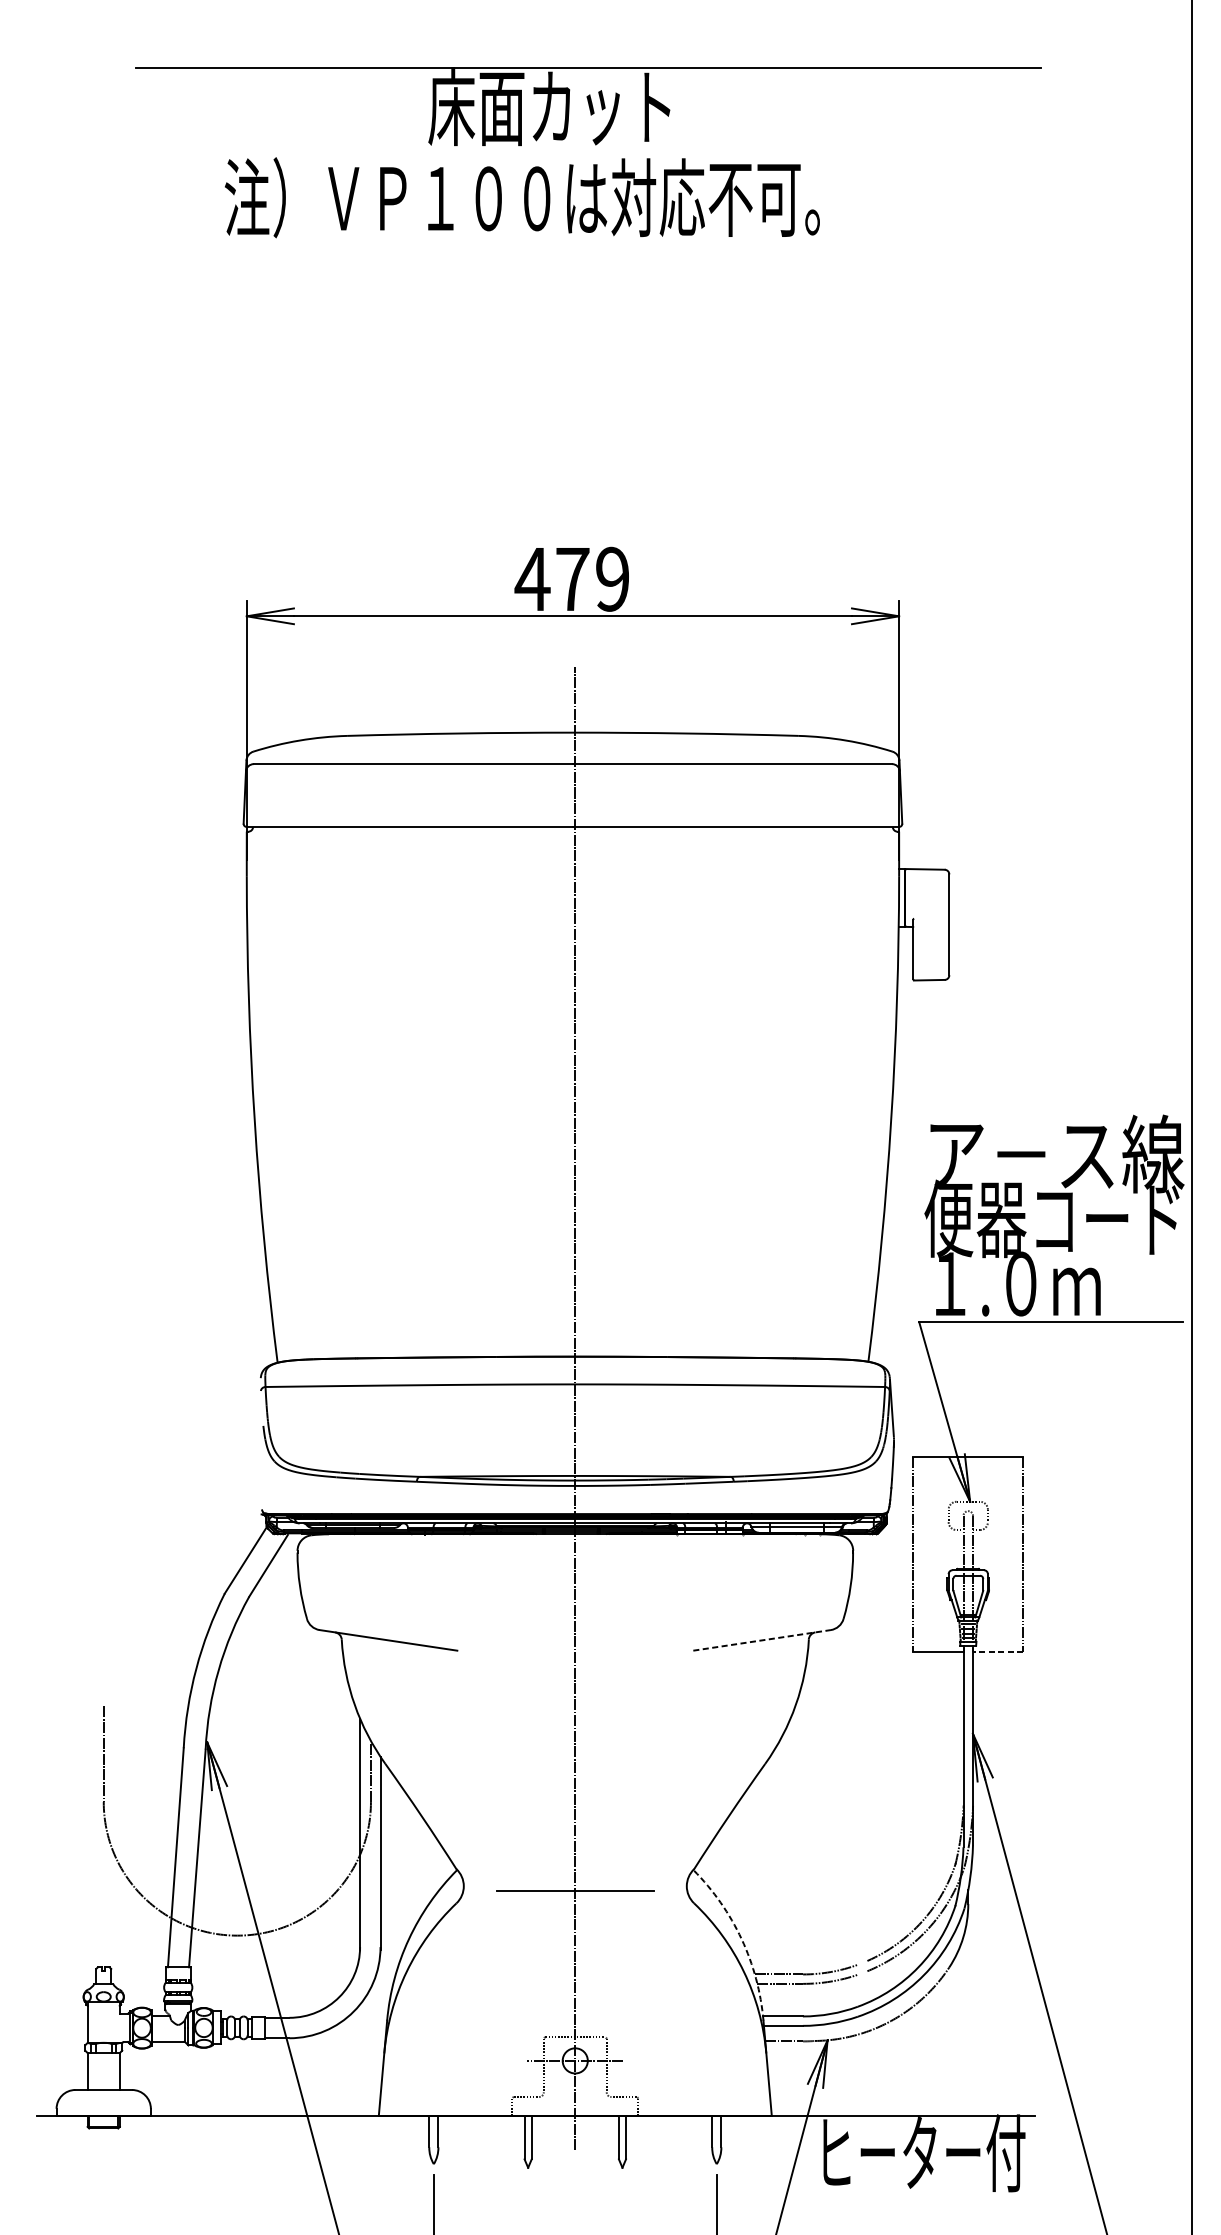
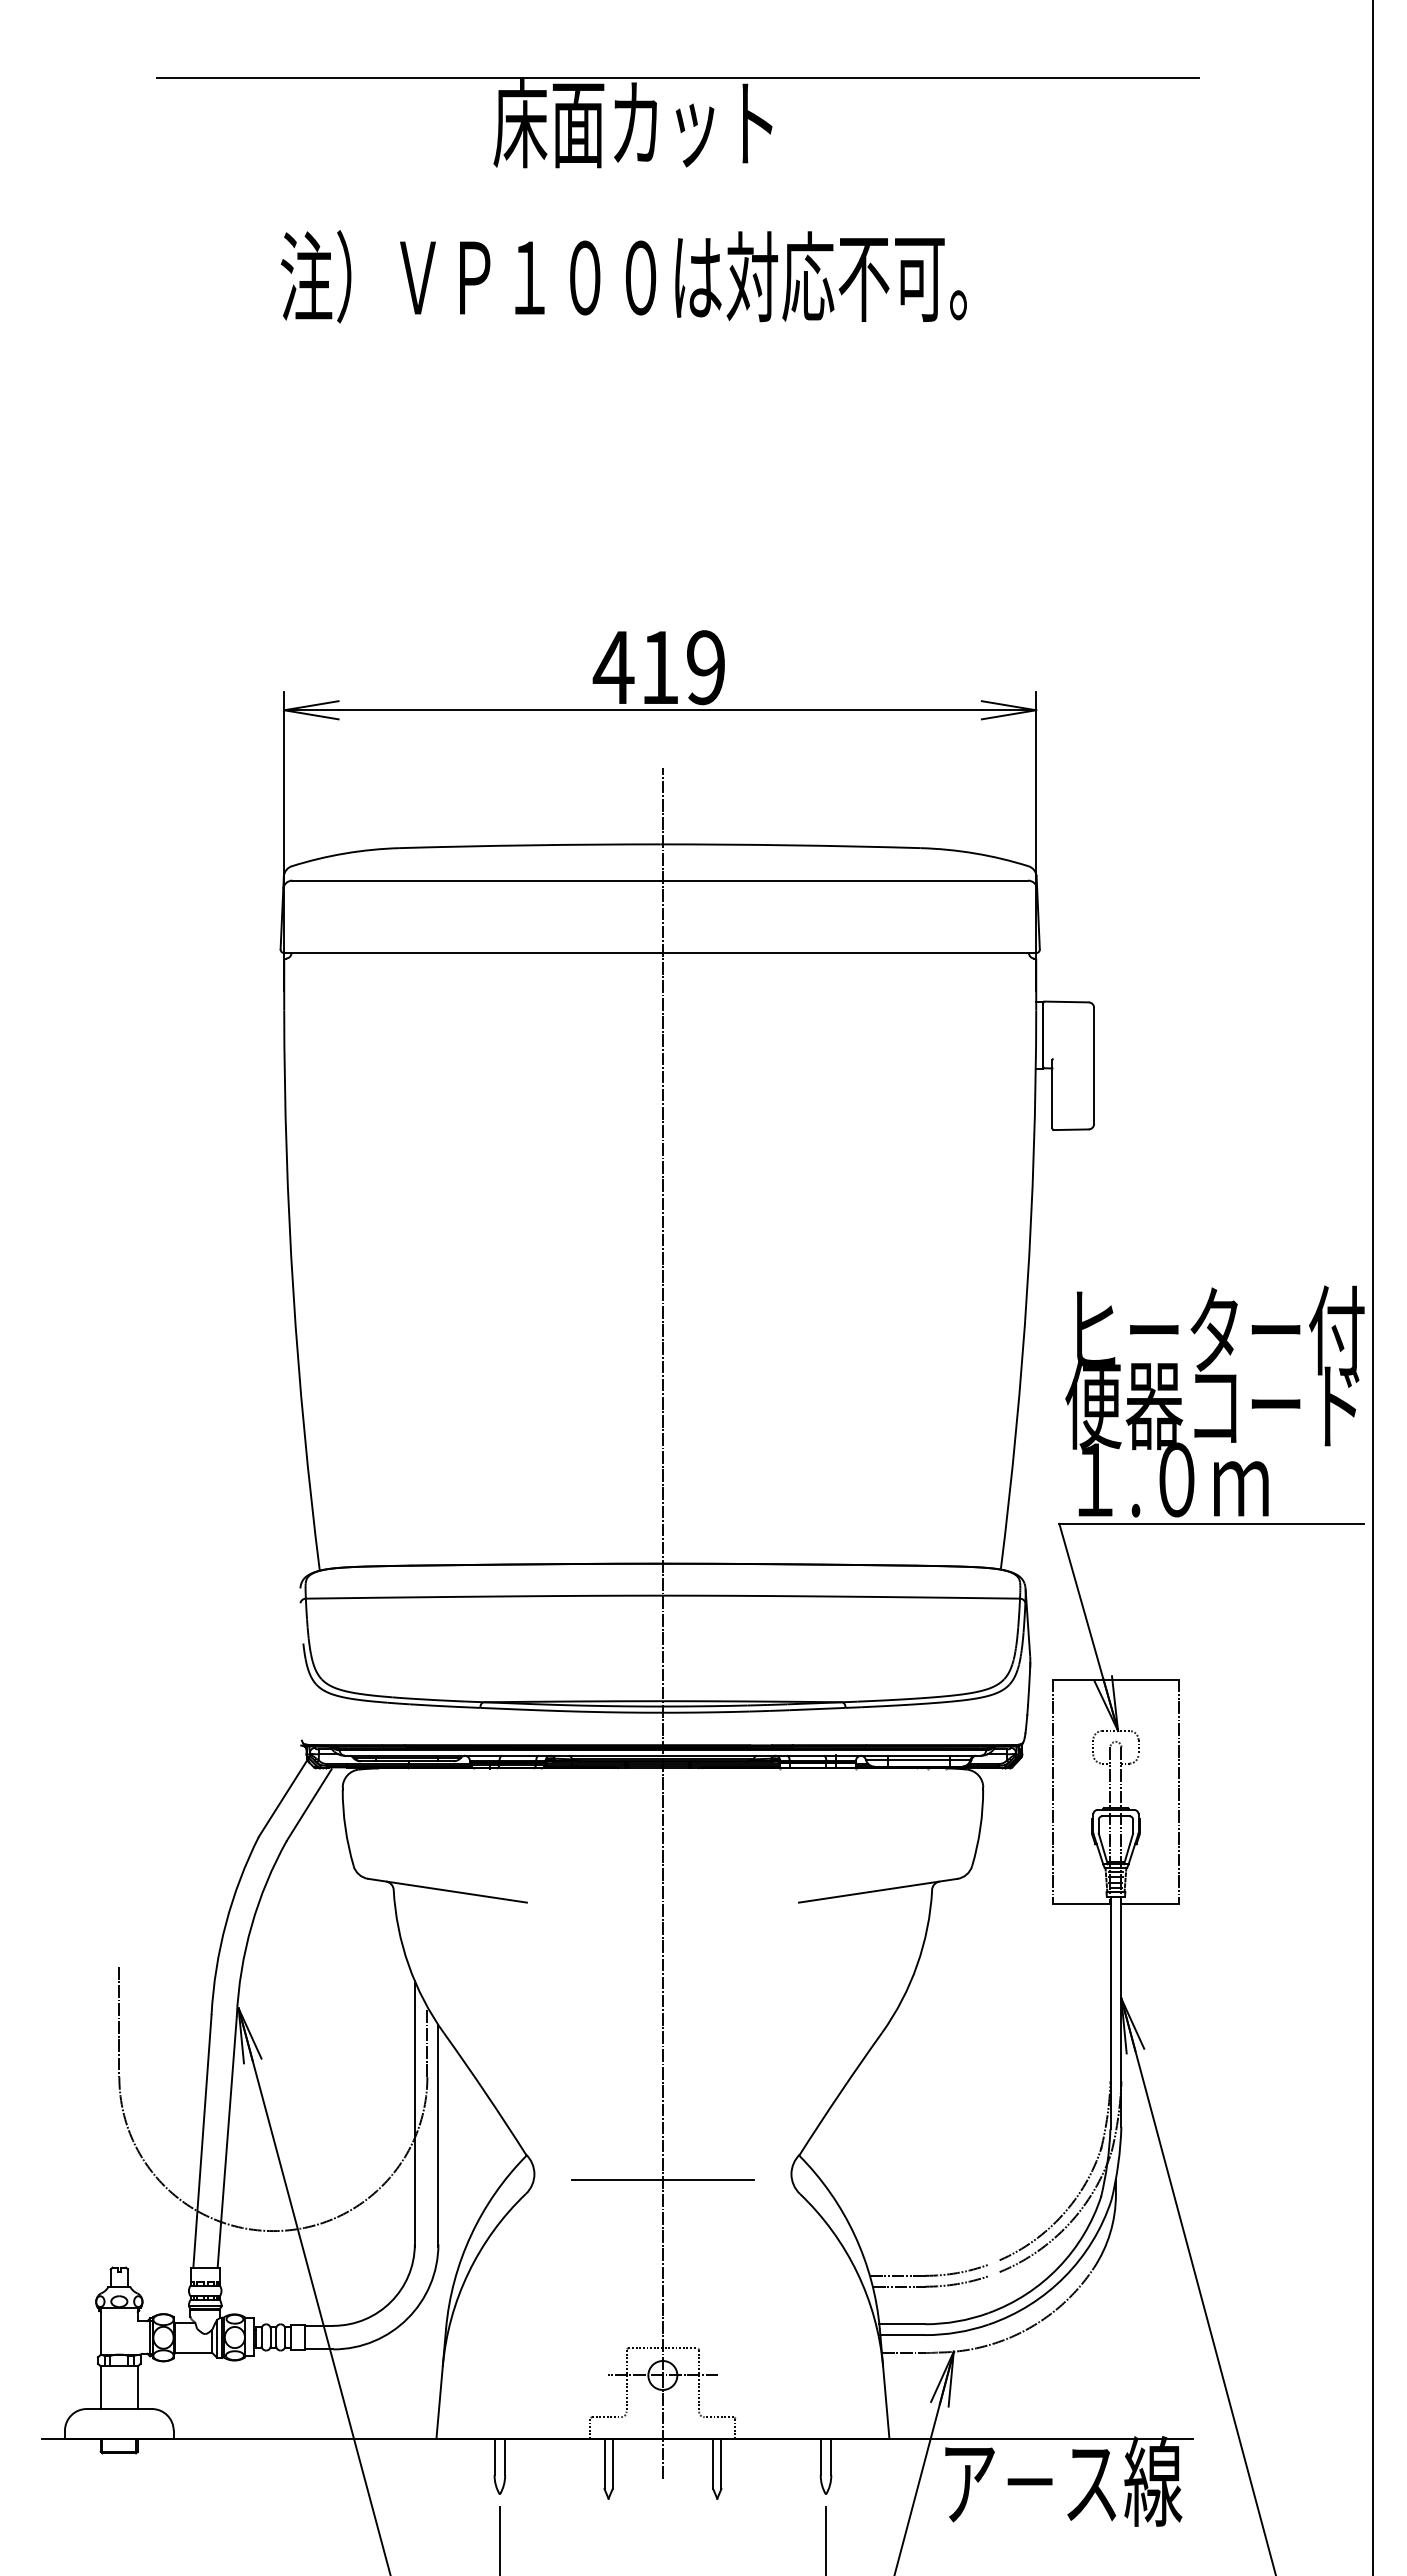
text: (522, 197) -> (623, 276), moved
text: (573, 579) -> (660, 667), 479 -> 419
text: (1057, 1153) -> (1218, 1329), ア－ス線 -> ヒーター付
line: (762, 1640) -> (878, 1890), dashed -> solid
line: (998, 1652) -> (1150, 1904), dashed -> solid
arc: (741, 1939) -> (854, 2235), dashed -> solid
text: (922, 2152) -> (1063, 2481), ヒーター付 -> ア－ス線

